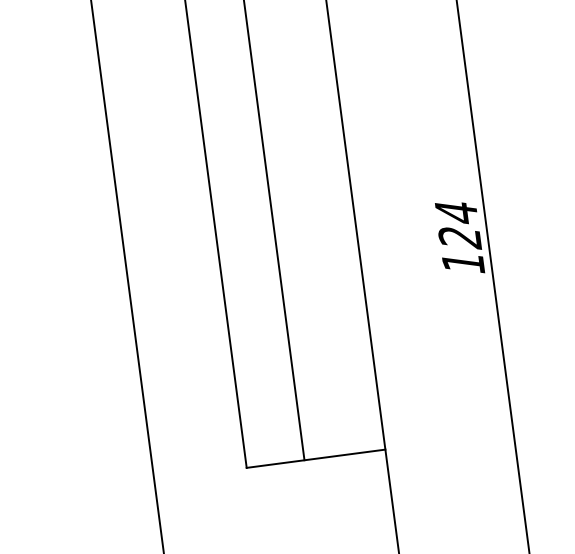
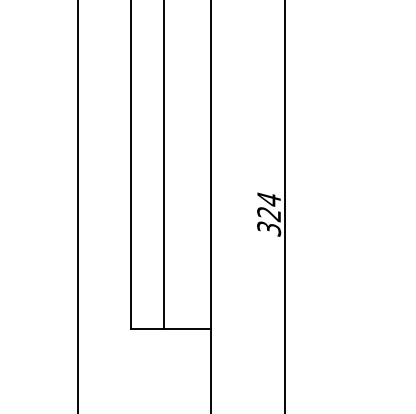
text: (463, 262) -> (269, 228), 124 -> 324

